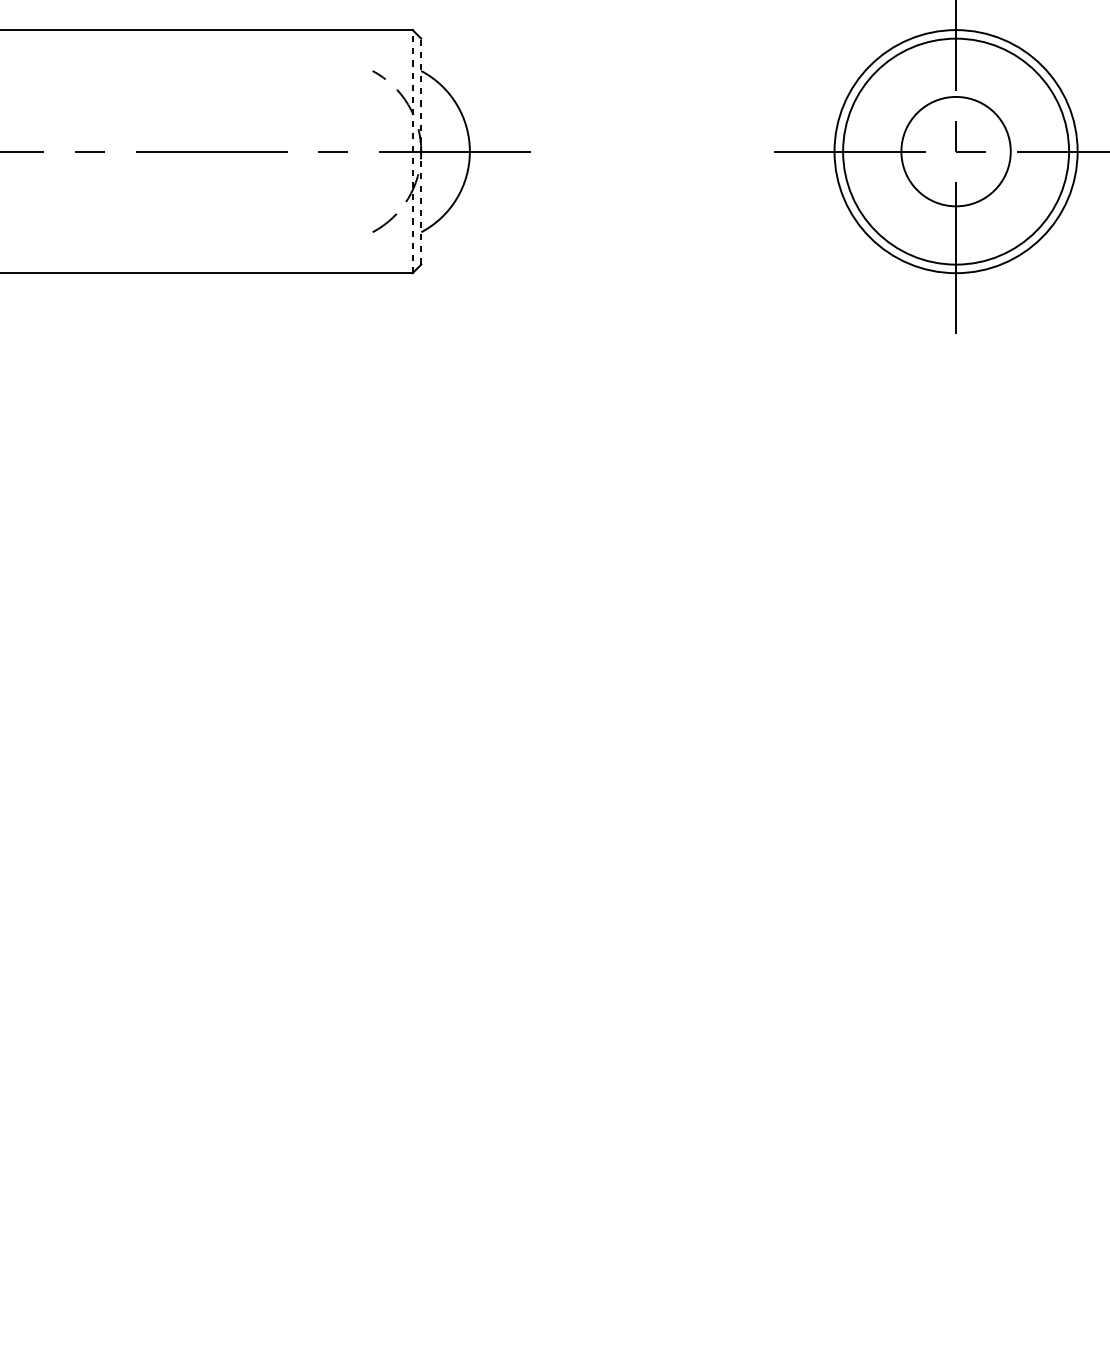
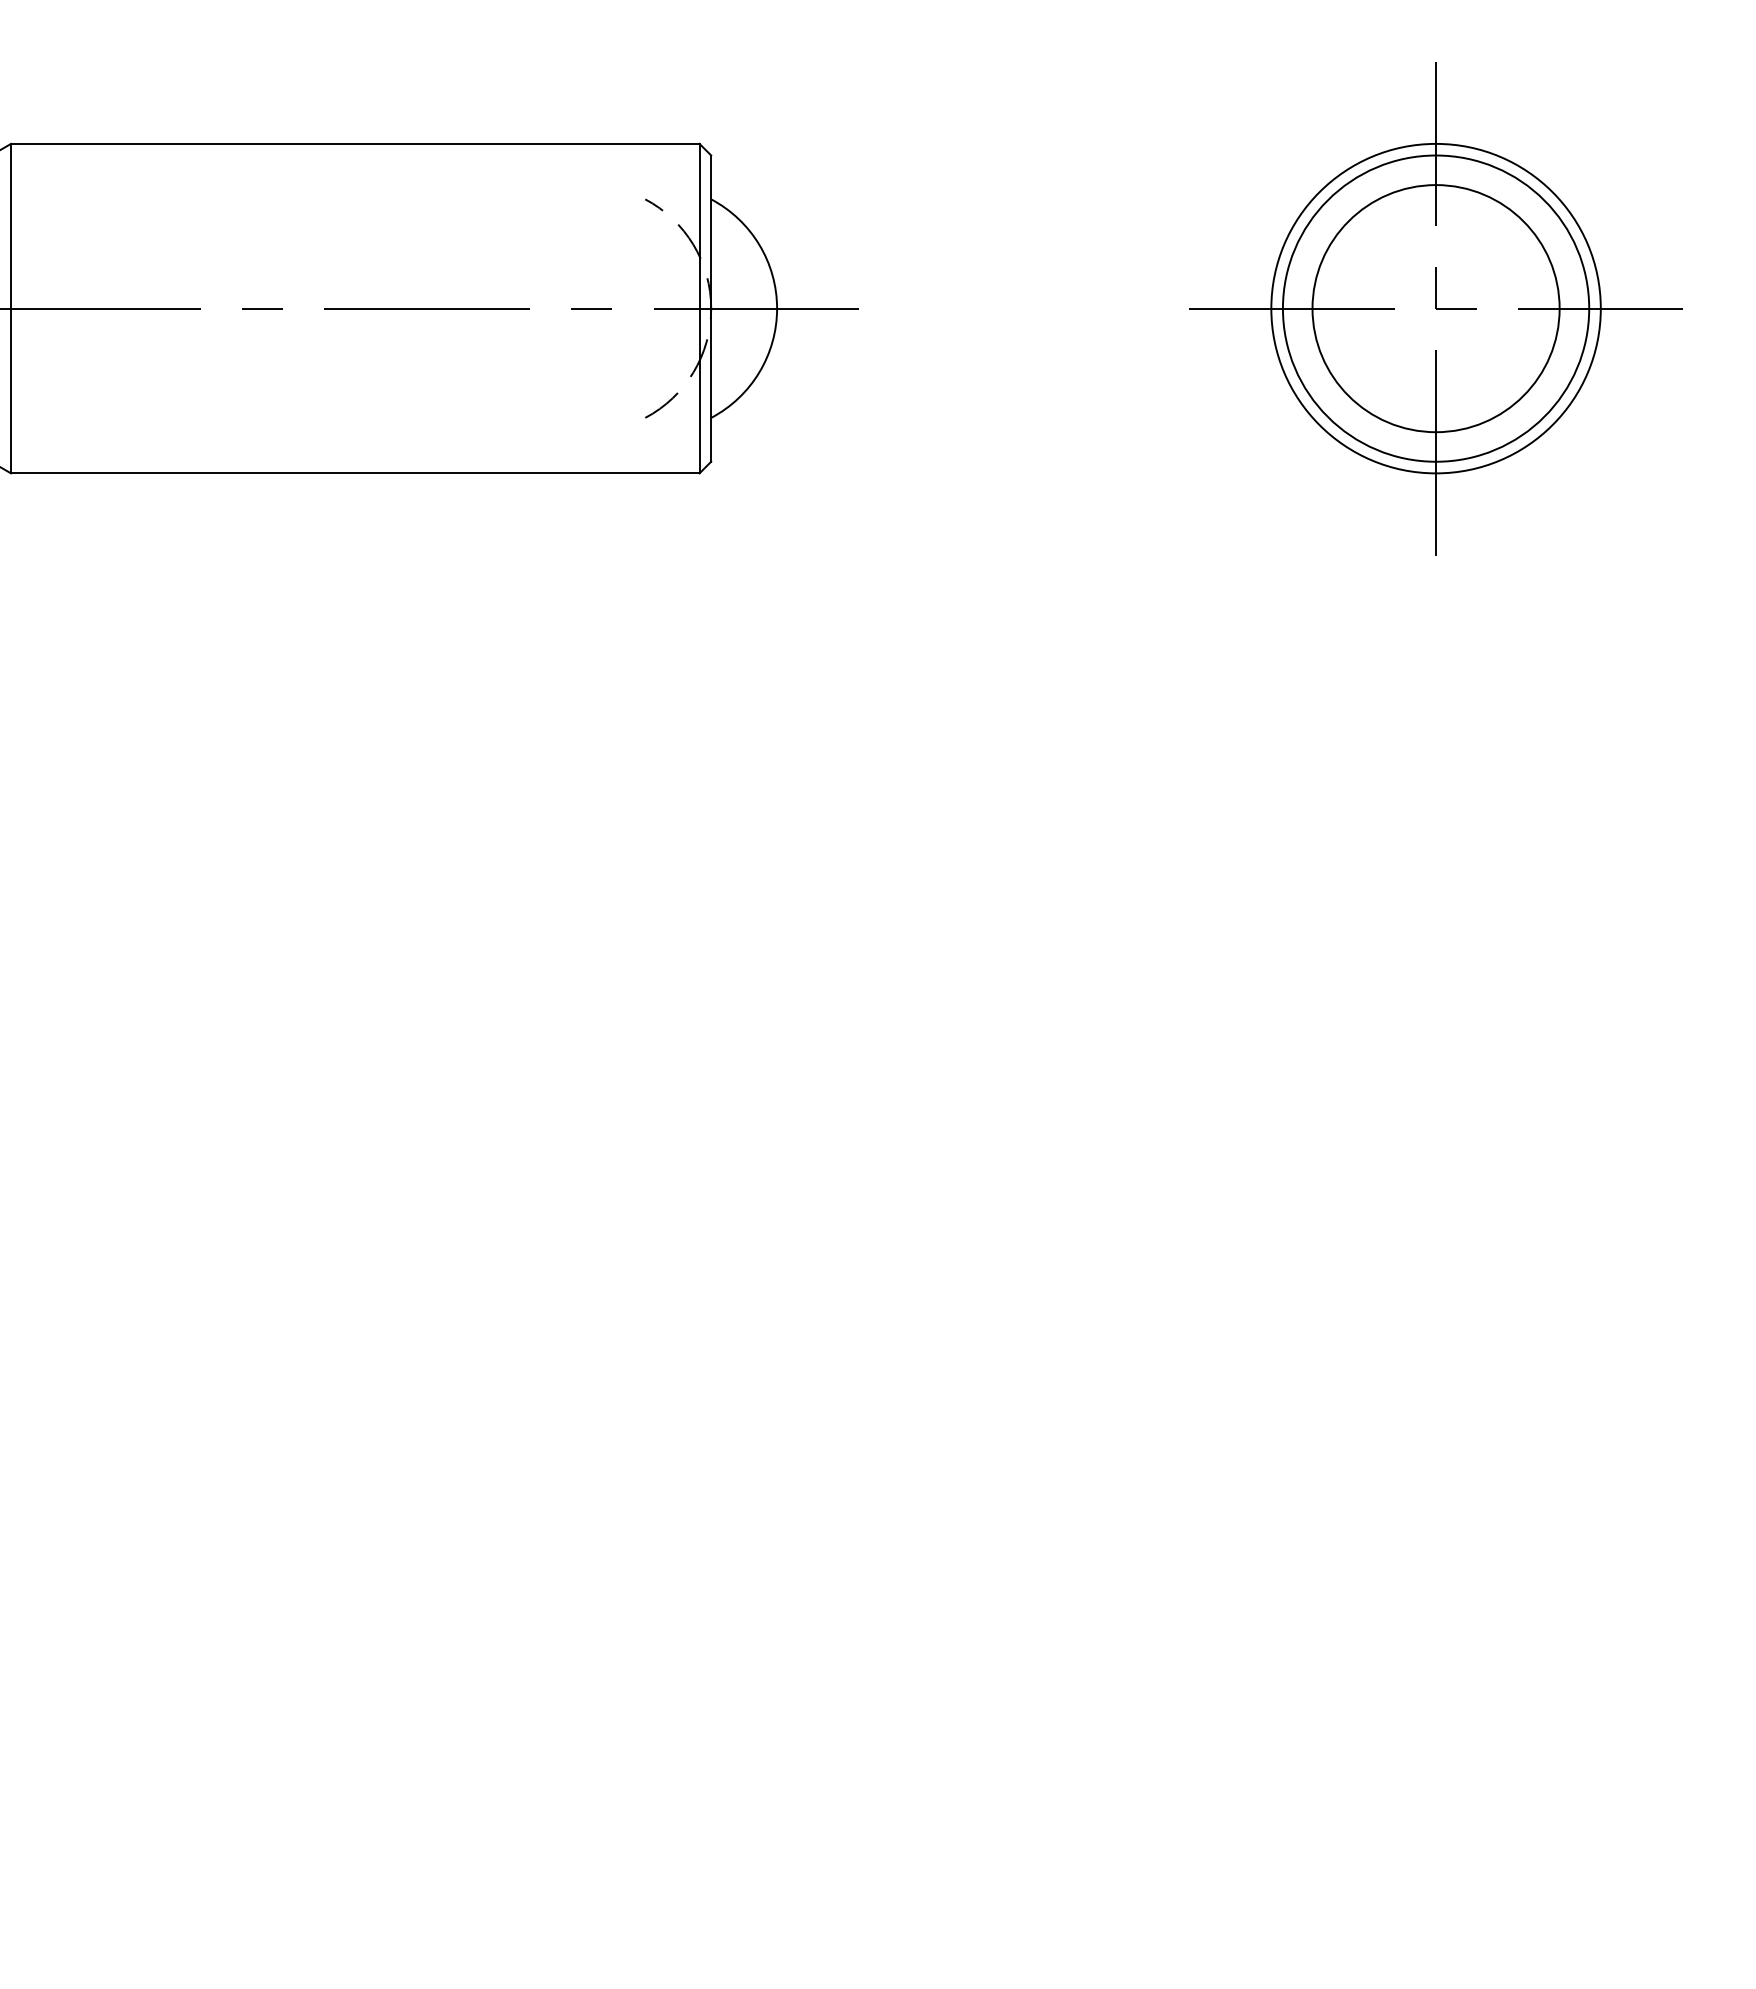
line: (412, 151) -> (699, 308), dashed -> solid
line: (421, 151) -> (711, 308), dashed -> solid
circle: (955, 151) -> (1435, 308), size x1.67

